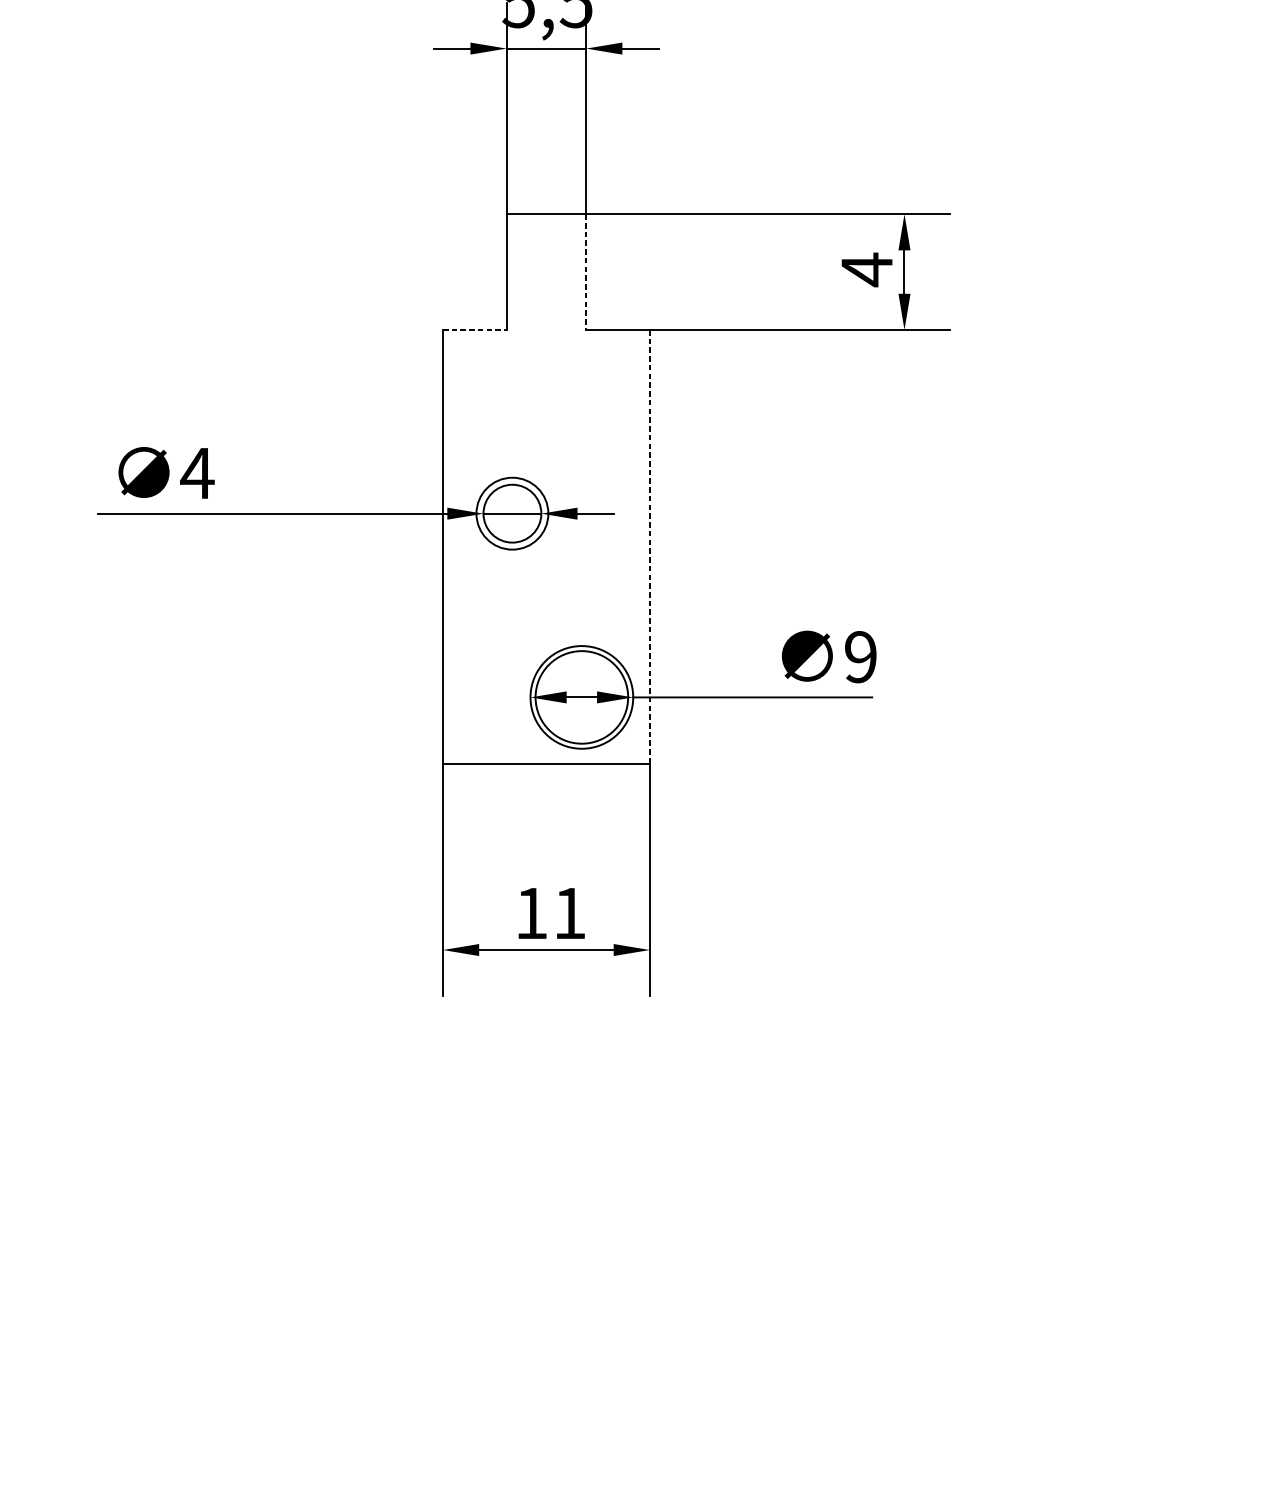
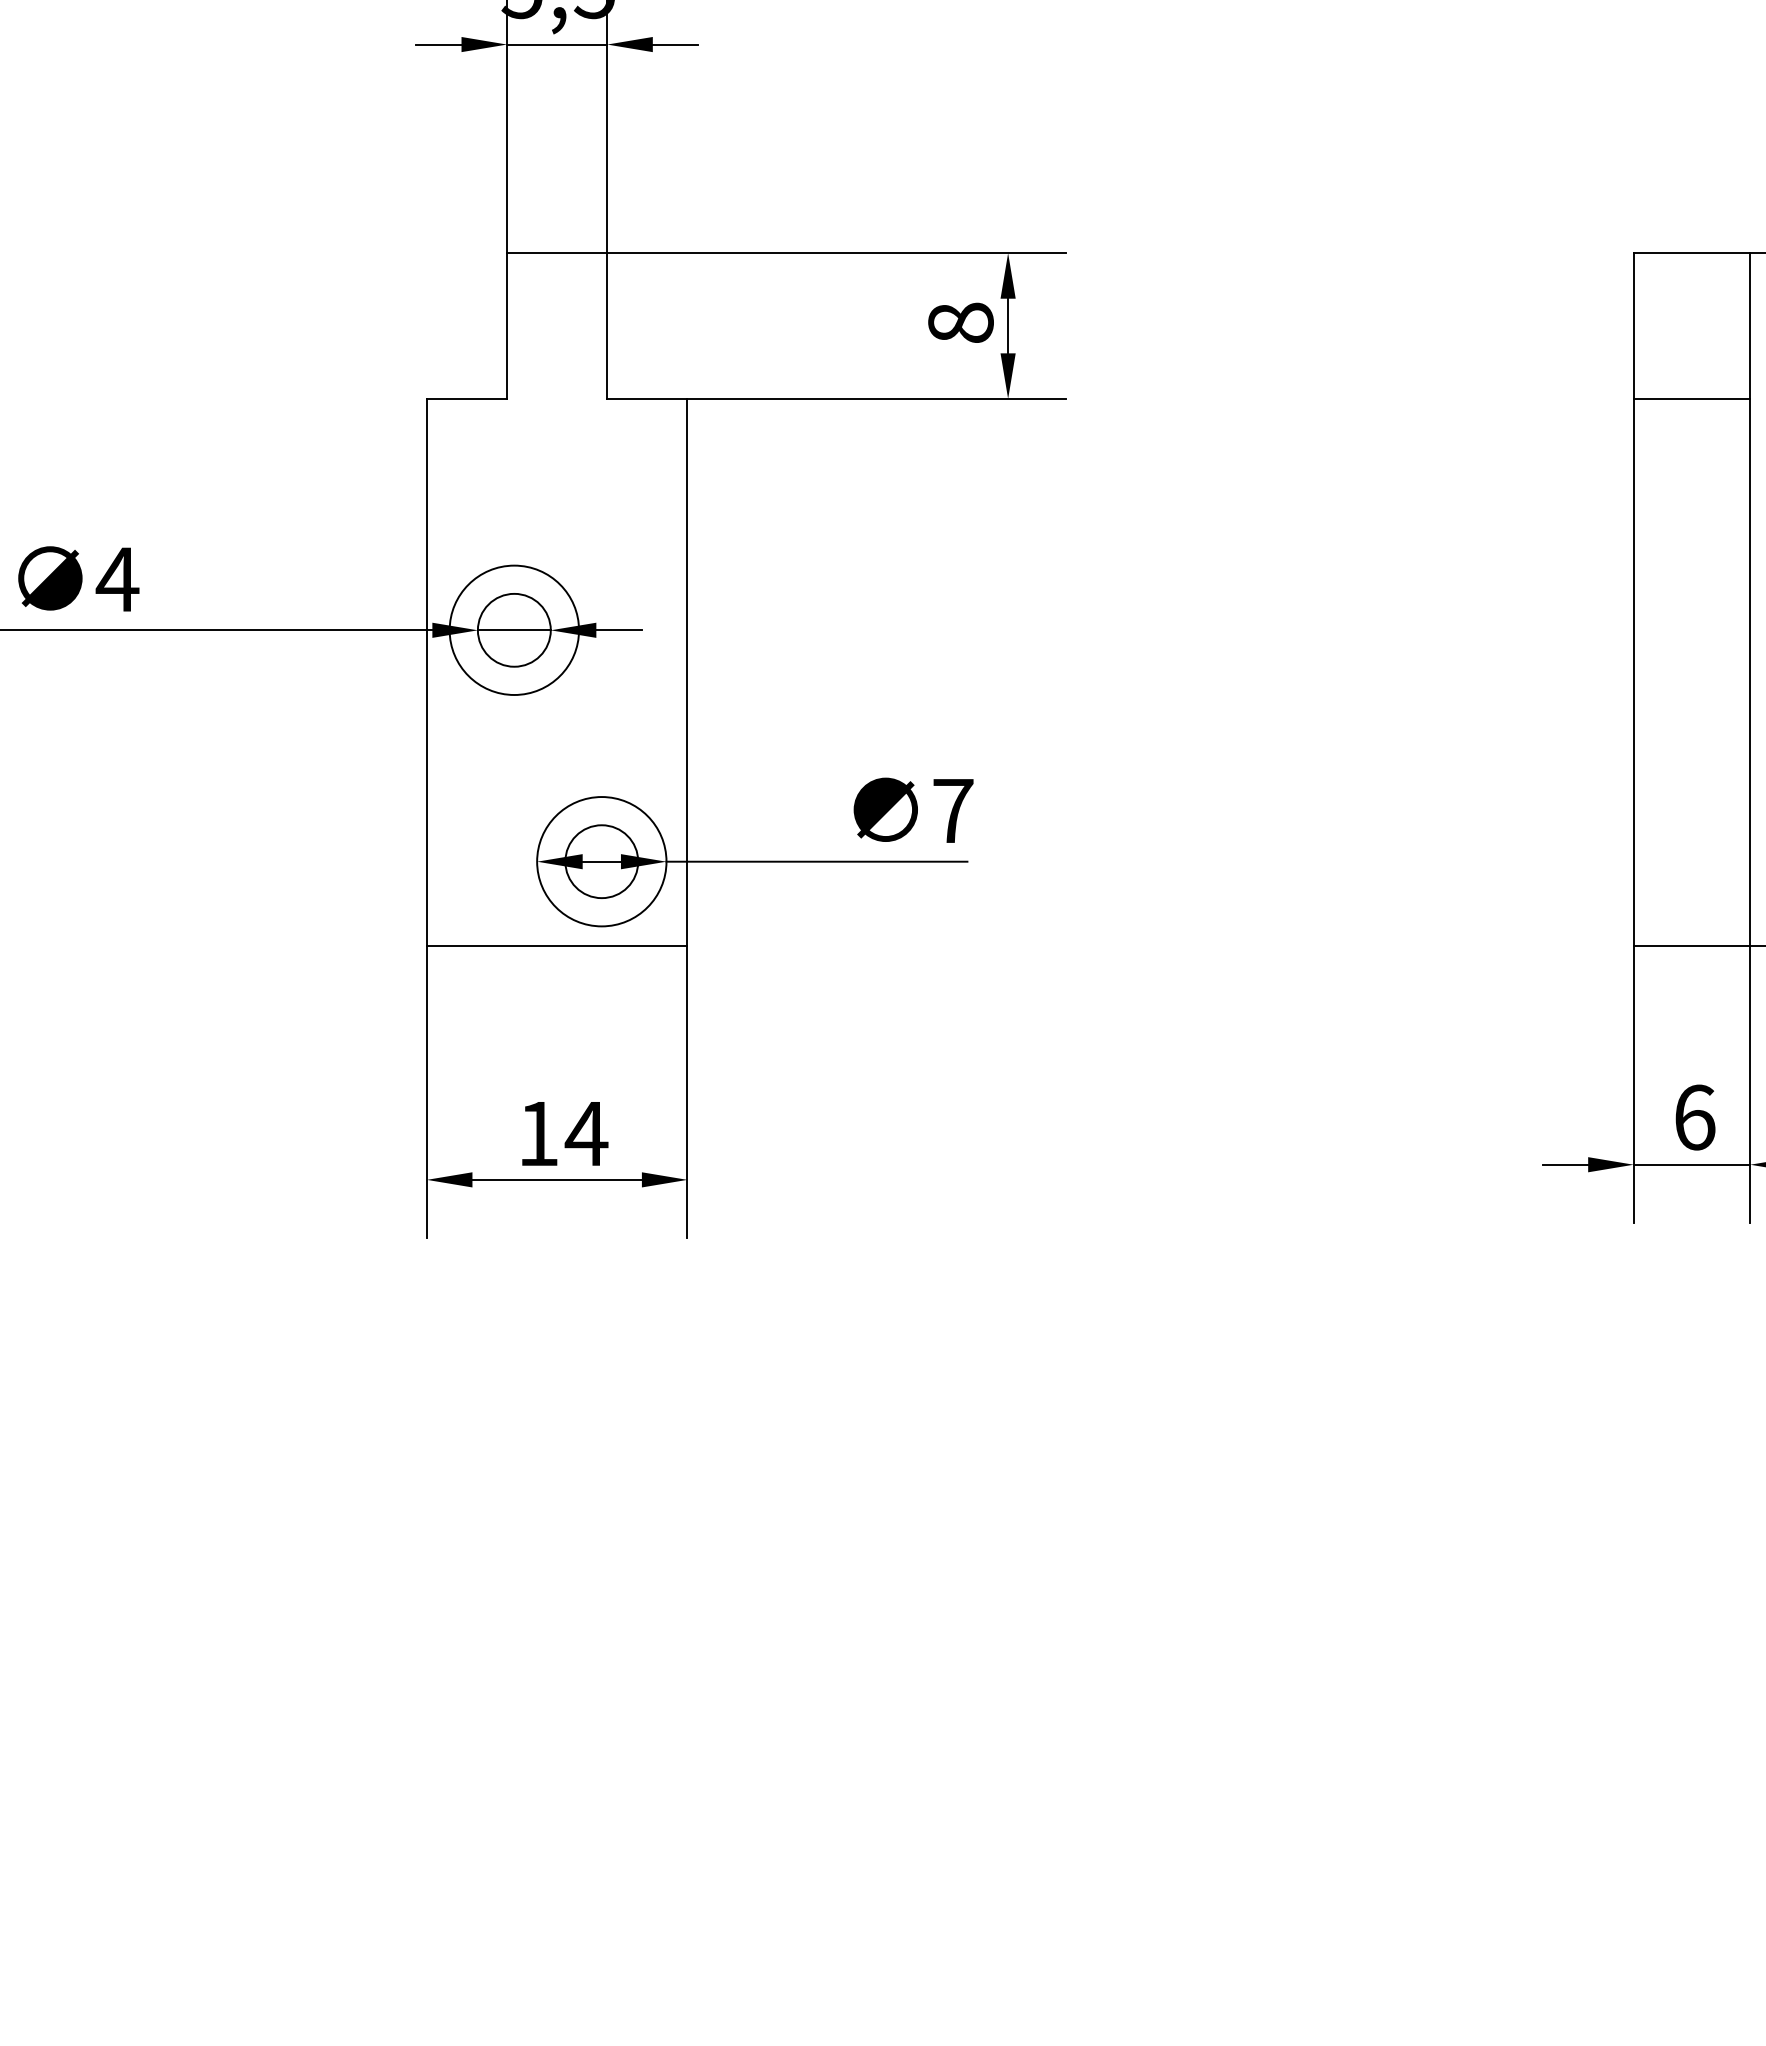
text: (866, 270) -> (960, 323), 4 -> 8
line: (586, 272) -> (607, 326), dashed -> solid
line: (475, 329) -> (467, 398), dashed -> solid
circle: (512, 513) -> (514, 629), size x1.43
line: (649, 547) -> (687, 672), dashed -> solid
text: (861, 656) -> (953, 810), 9 -> 7
circle: (581, 697) -> (601, 861), size x0.62
text: (569, 913) -> (586, 1133), 11 -> 14

